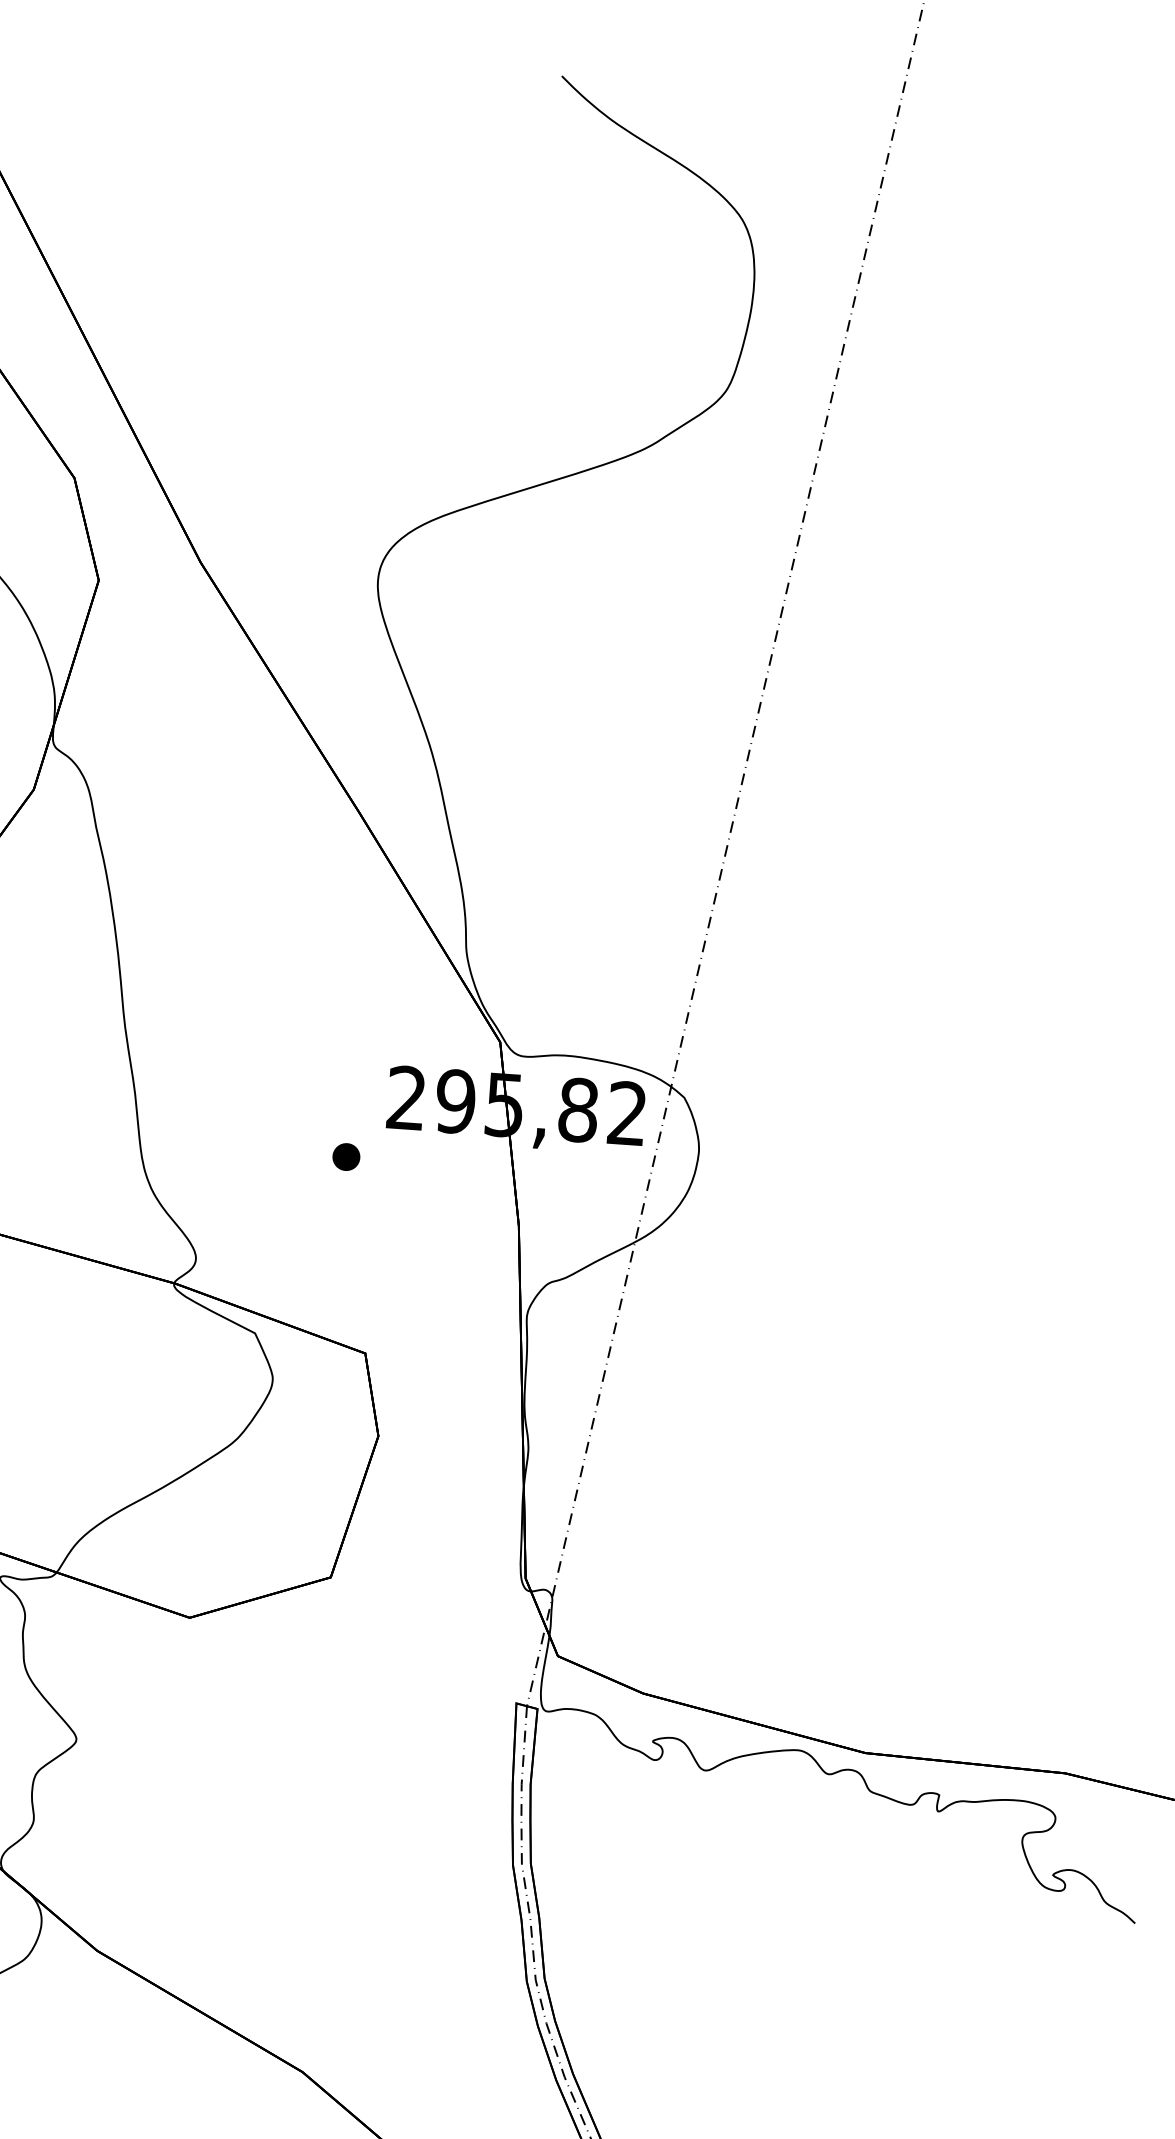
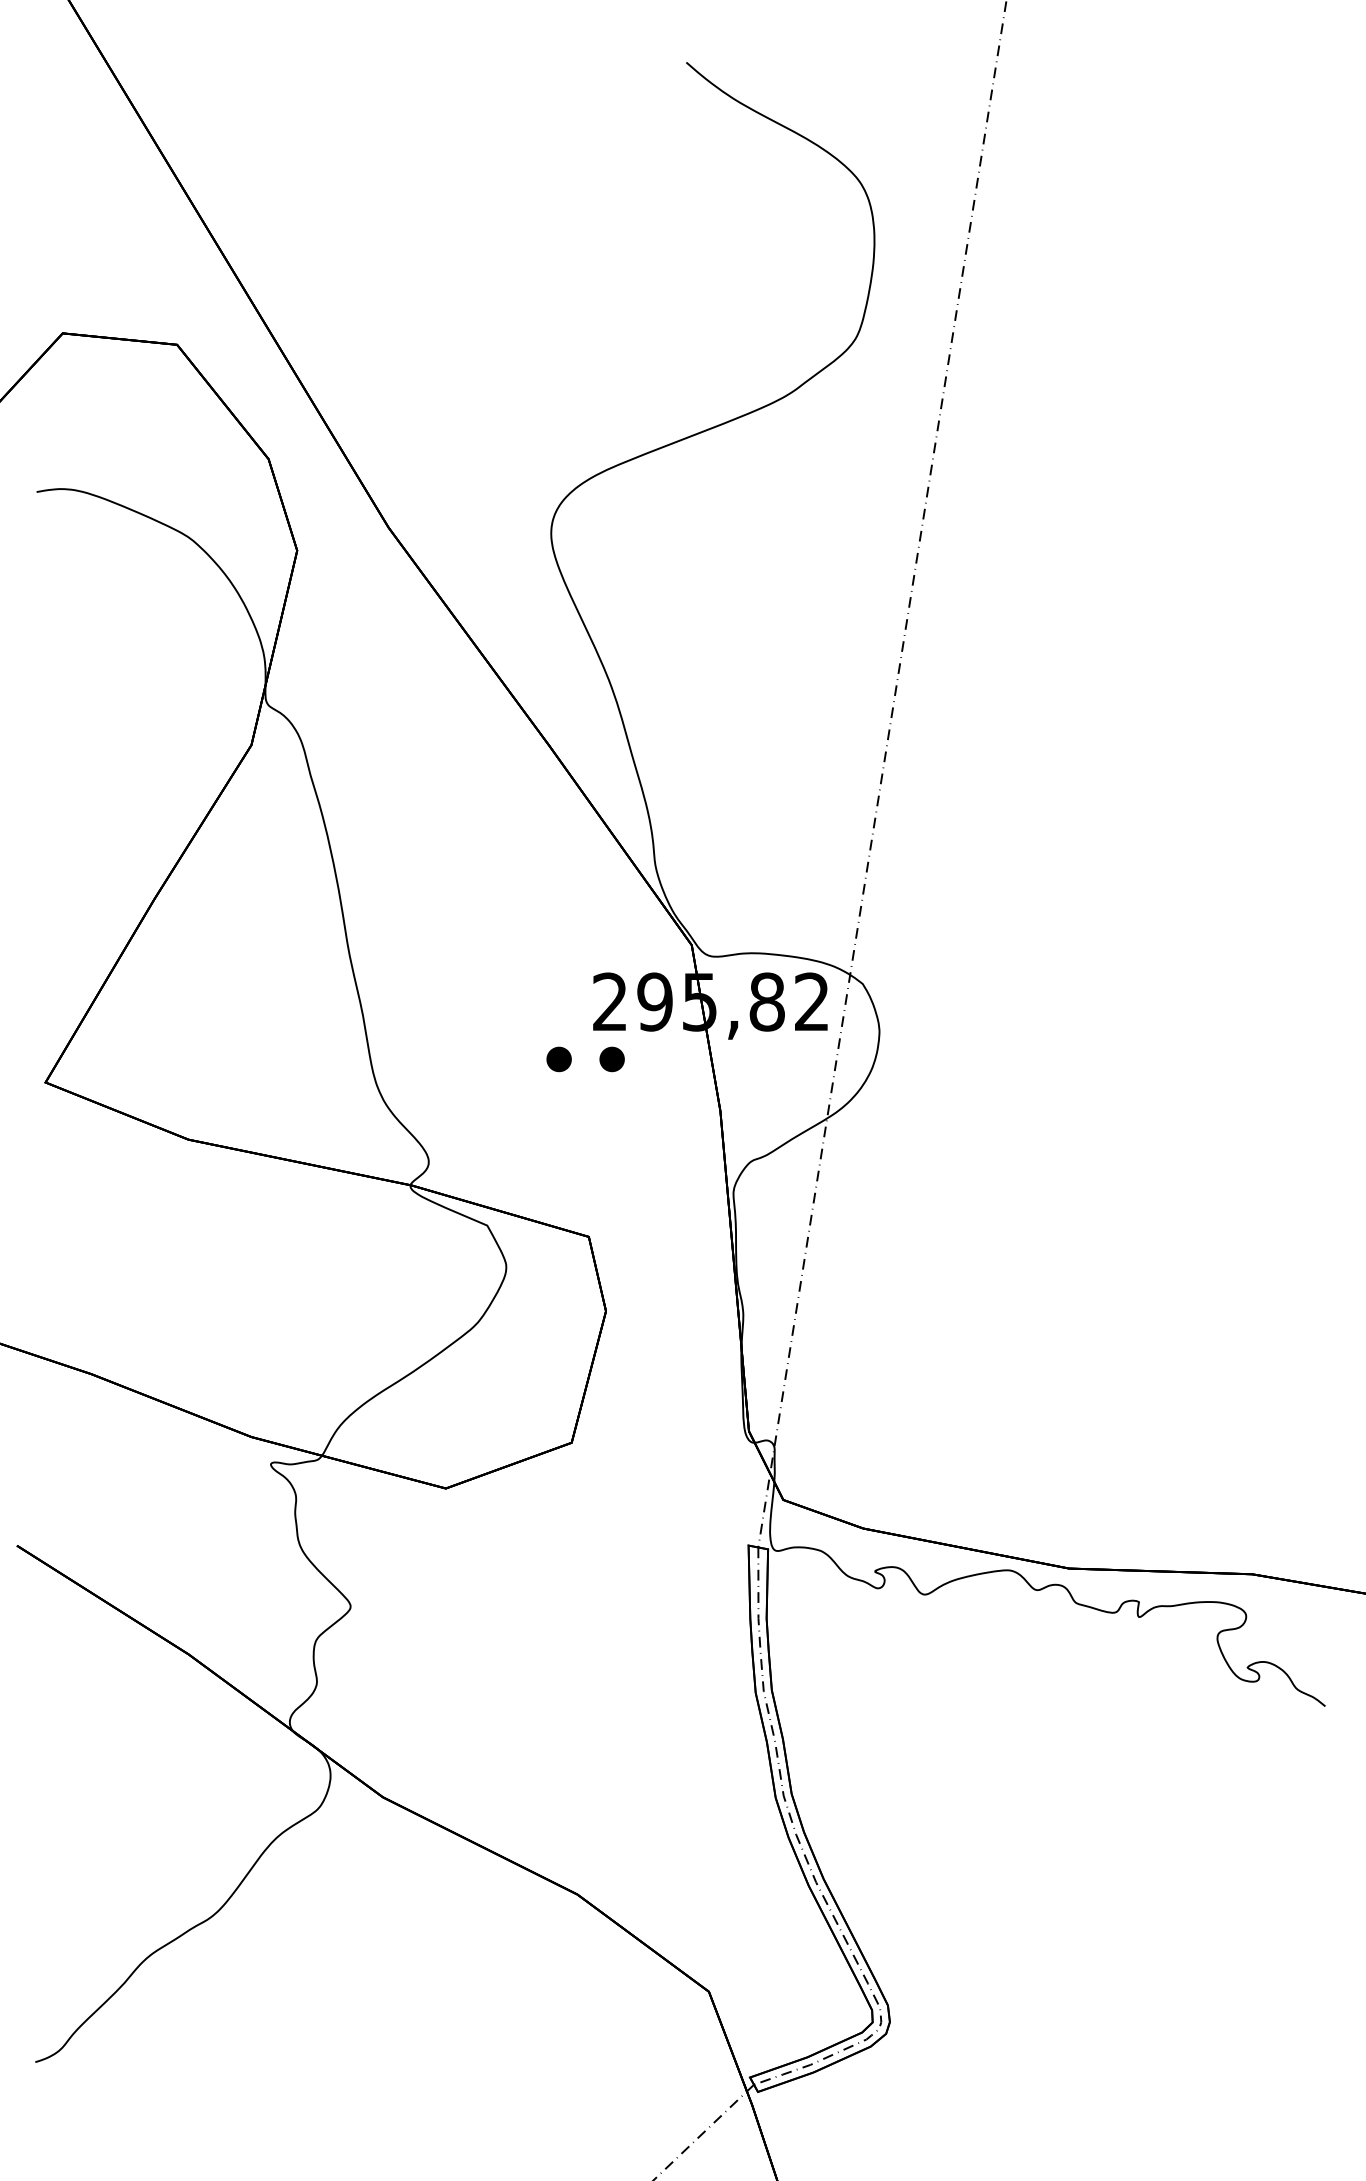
part: (403, 1161) -> (611, 1059), added

